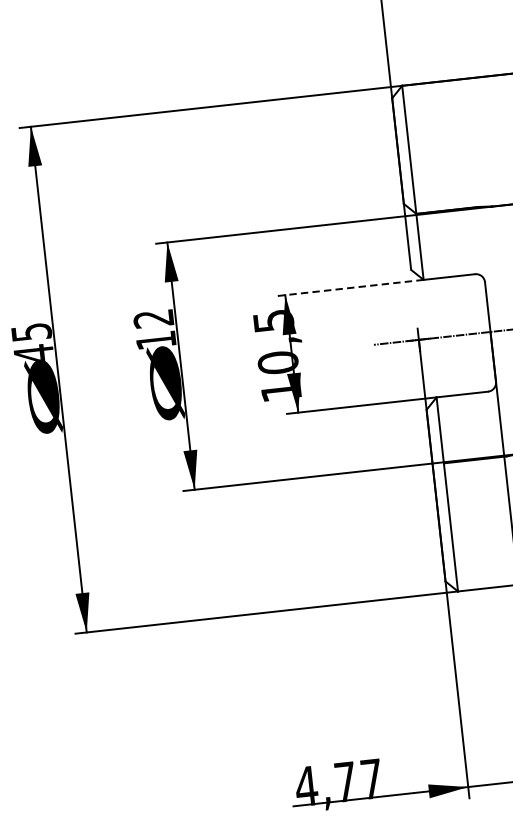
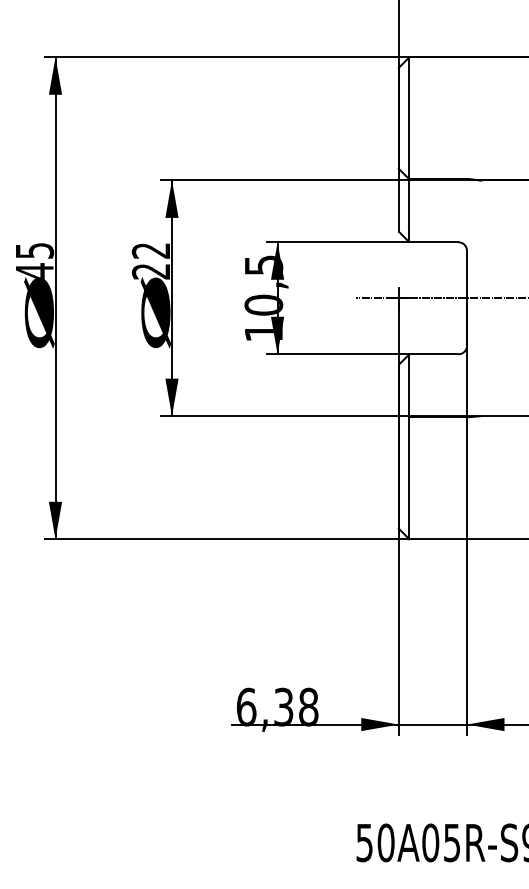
line: (348, 288) -> (337, 242), dashed -> solid
text: (155, 340) -> (150, 271), 12 -> 22
text: (338, 782) -> (277, 706), 4,77 -> 6,38

